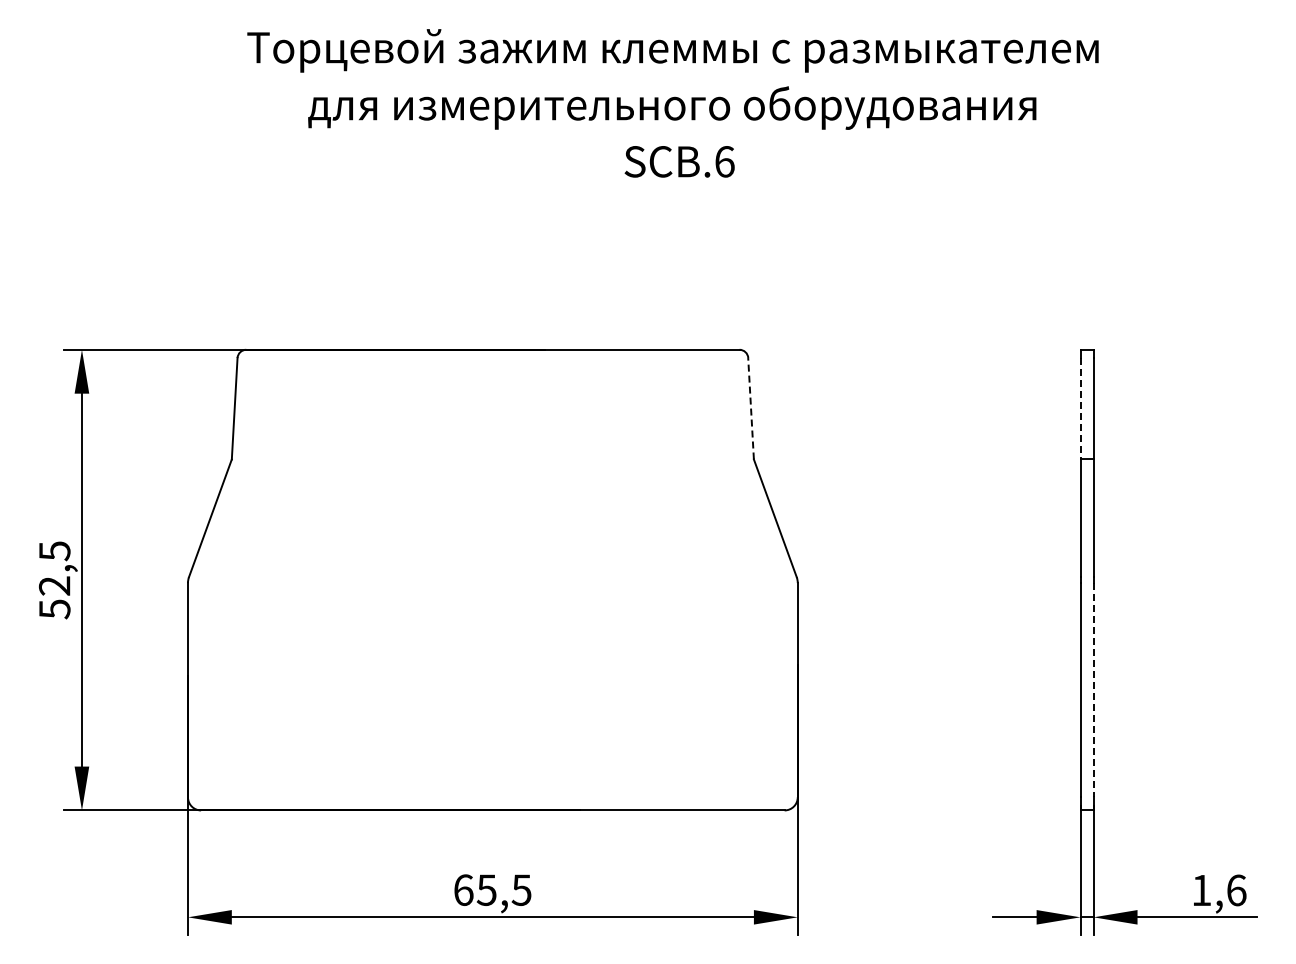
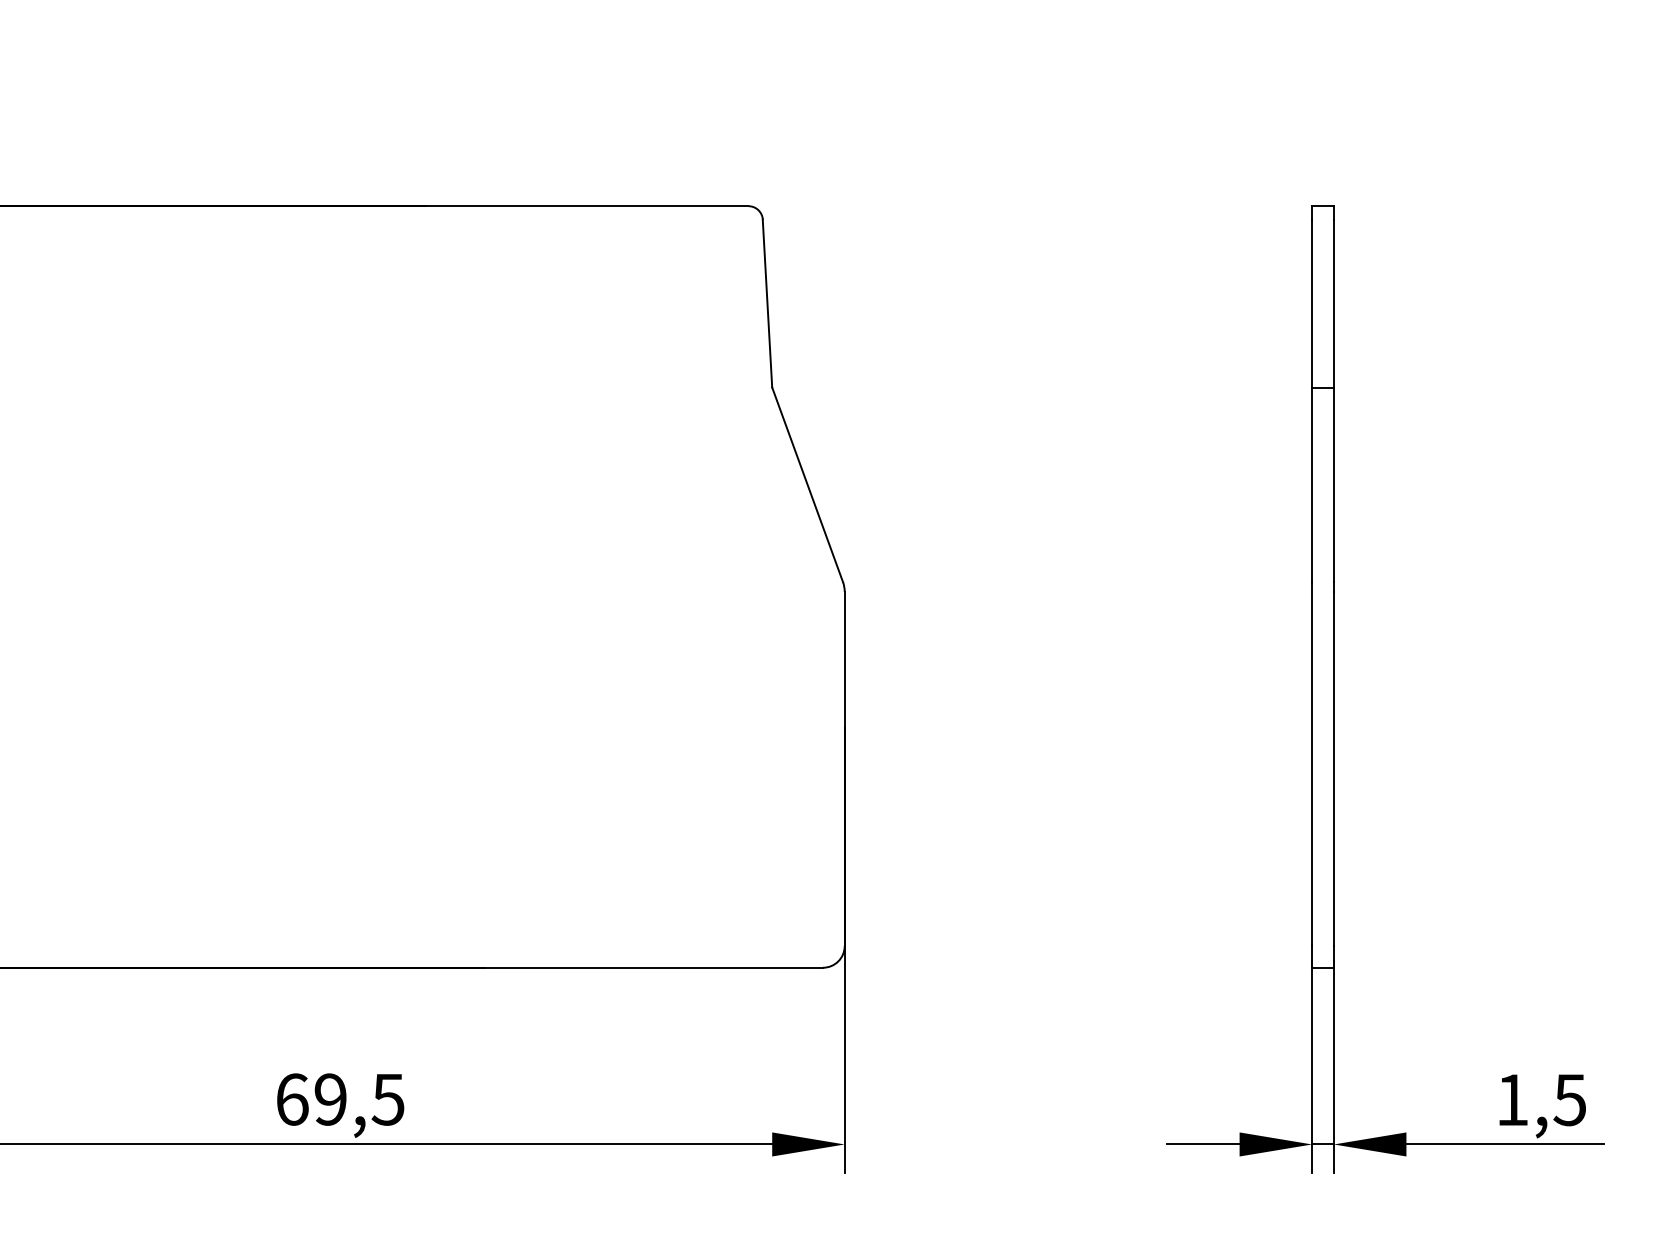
line: (751, 408) -> (768, 303), dashed -> solid
line: (1080, 408) -> (1312, 303), dashed -> solid
line: (1093, 690) -> (1333, 769), dashed -> solid
text: (486, 889) -> (330, 1098), 65,5 -> 69,5
text: (1236, 890) -> (1570, 1100), 1,6 -> 1,5

